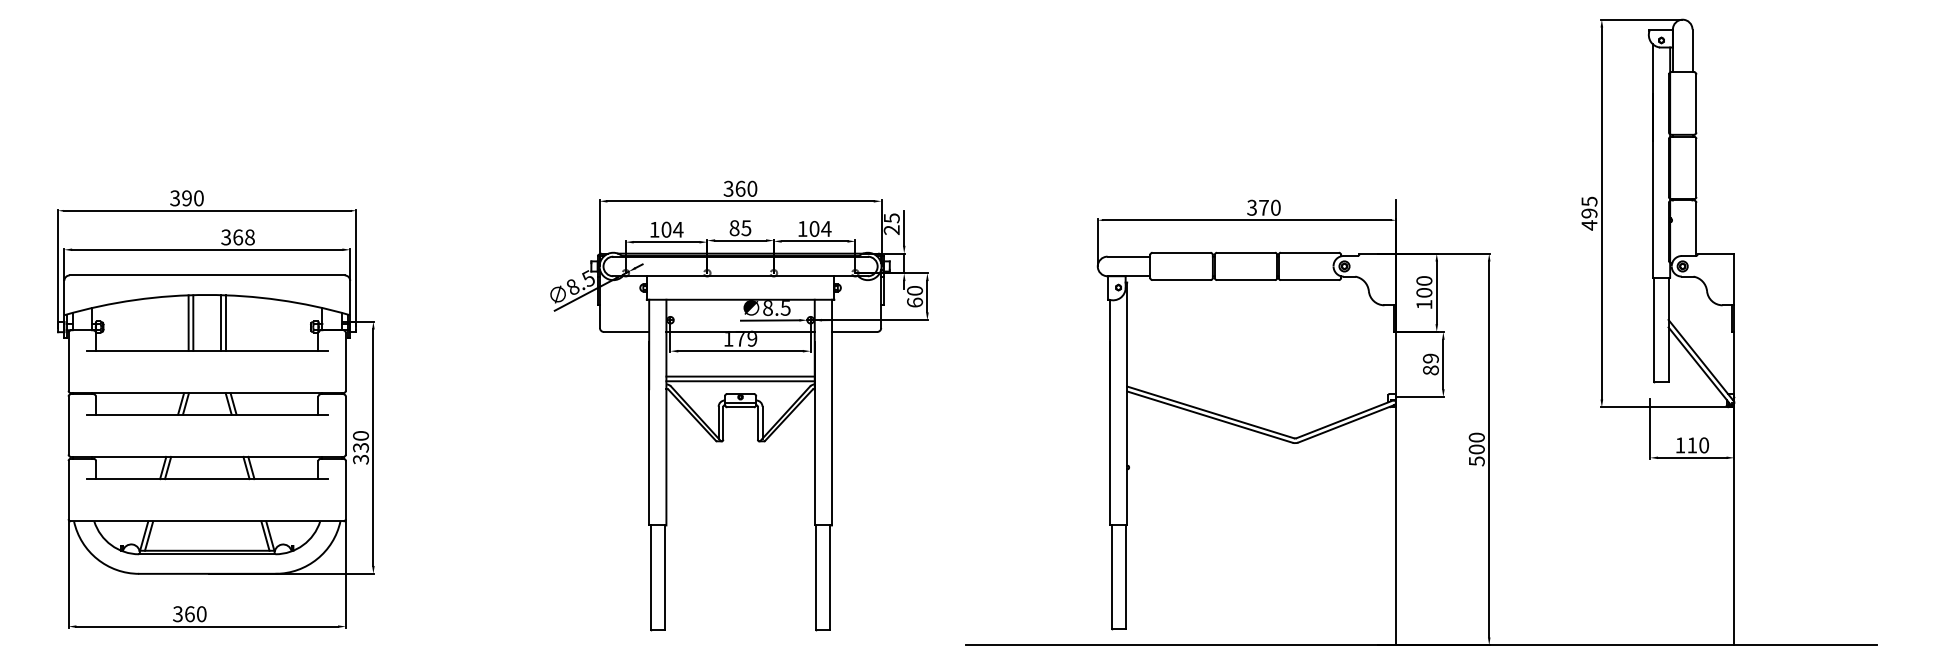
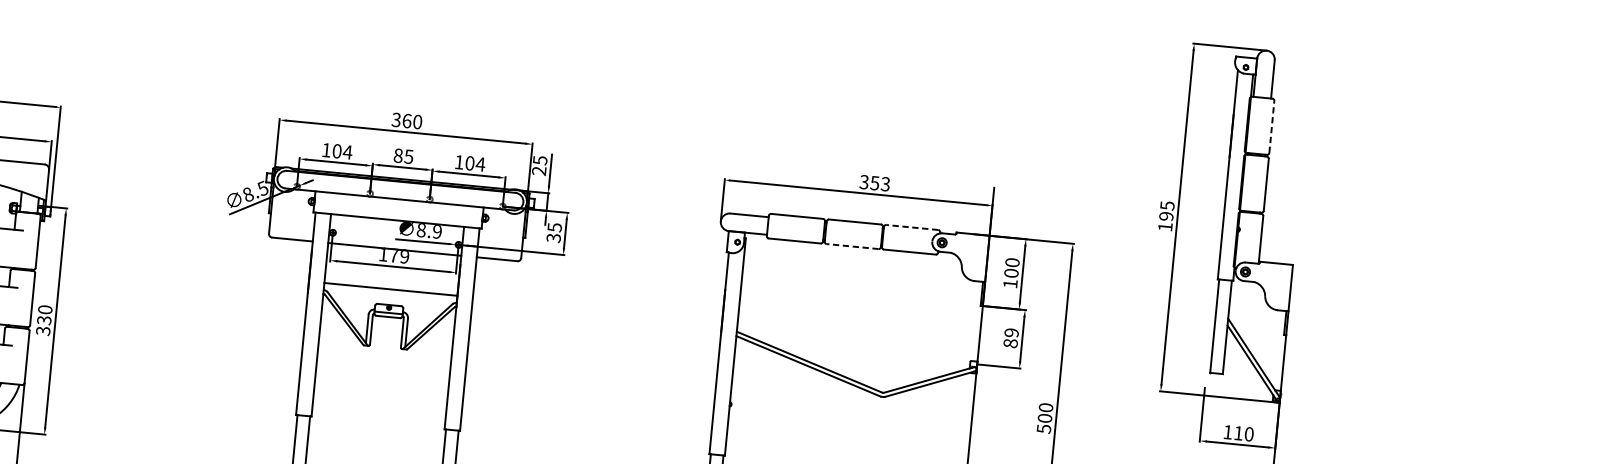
line: (1696, 103) -> (1271, 127), solid -> dashed
text: (1269, 207) -> (879, 183), 370 -> 353
text: (1589, 225) -> (1165, 227), 495 -> 195
line: (1309, 252) -> (911, 227), solid -> dashed
line: (1246, 280) -> (853, 246), solid -> dashed
text: (914, 296) -> (553, 232), 60 -> 35
text: (785, 307) -> (437, 231), 8.5 -> 8.9
line: (740, 381) -> (390, 293), removed

